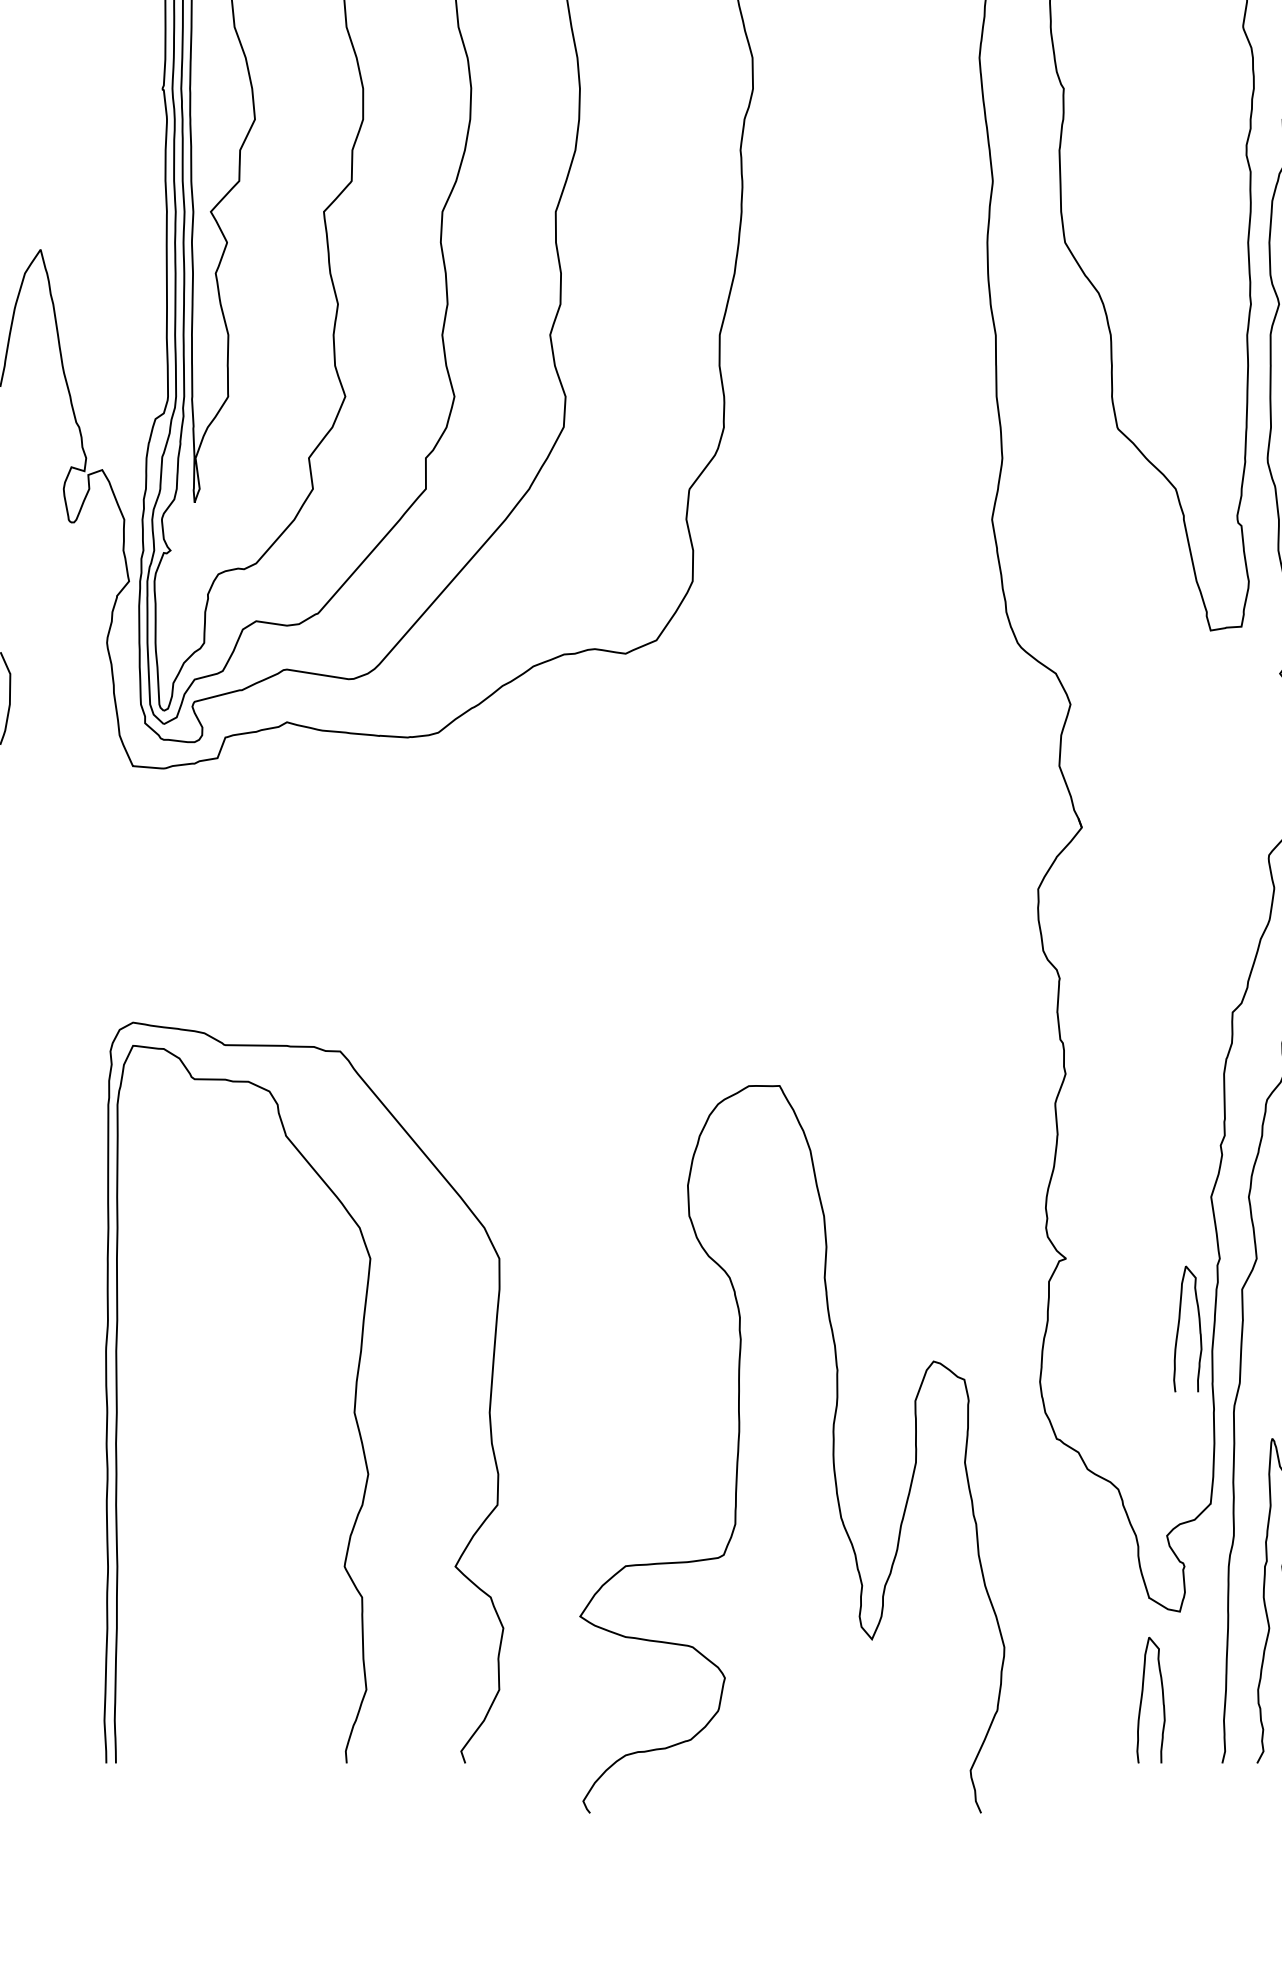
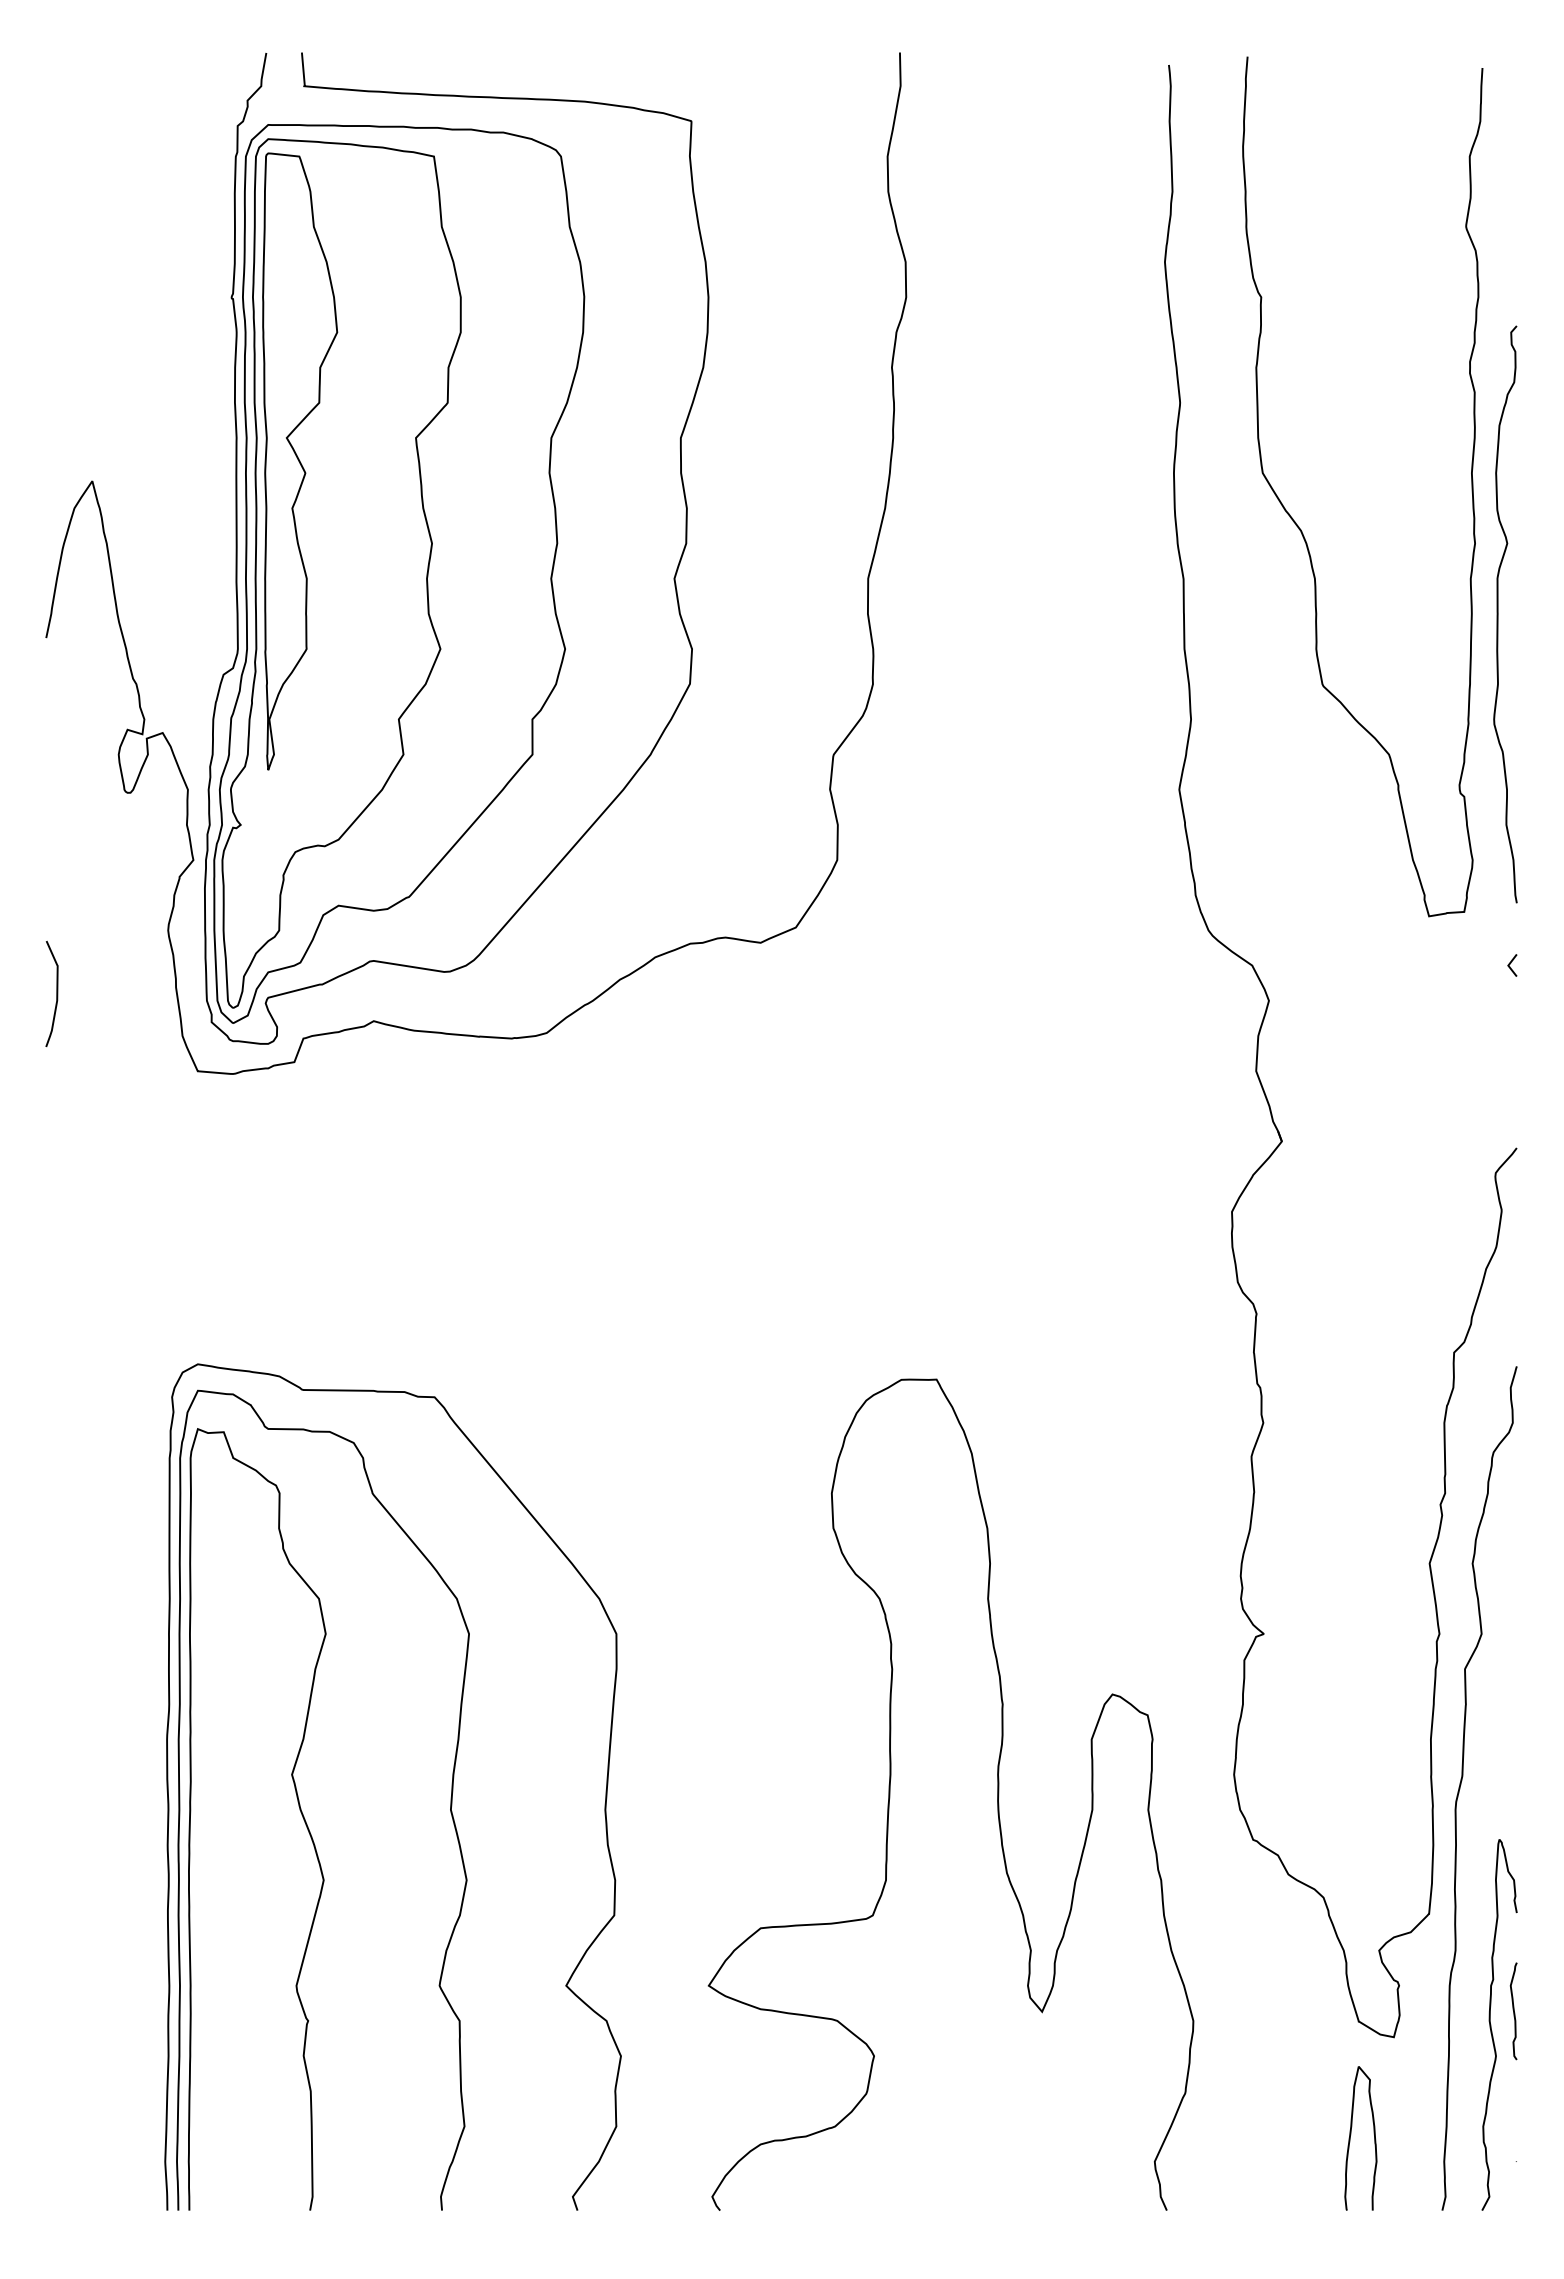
curve: (1179, 1325) -> (1393, 1710), removed
curve: (221, 1413) -> (299, 1810), added
curve: (832, 1449) -> (997, 1794), moved

